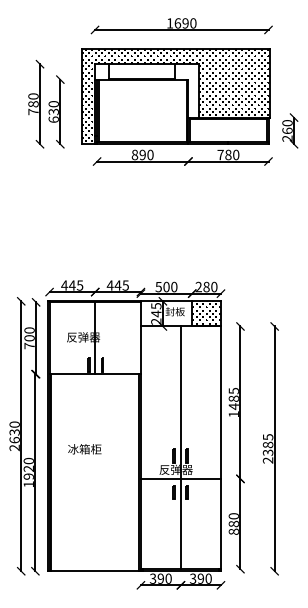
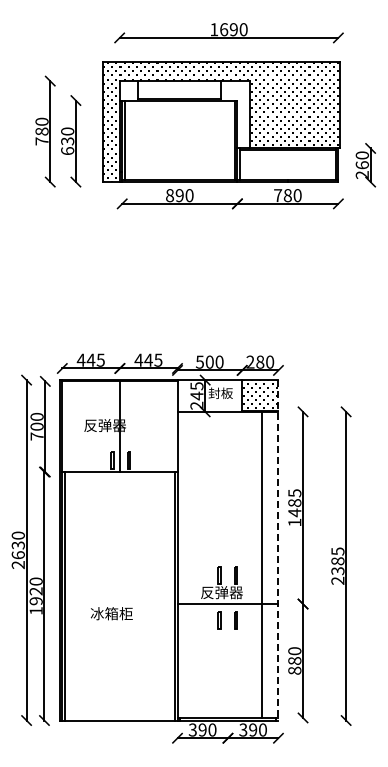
line: (221, 436) -> (278, 550), solid -> dashed
line: (180, 447) -> (261, 564), moved
text: (84, 449) -> (111, 613), moved

